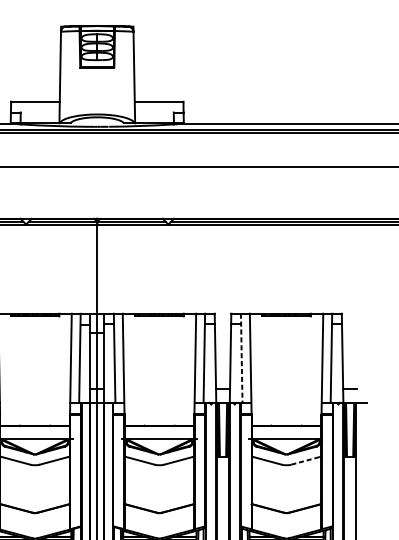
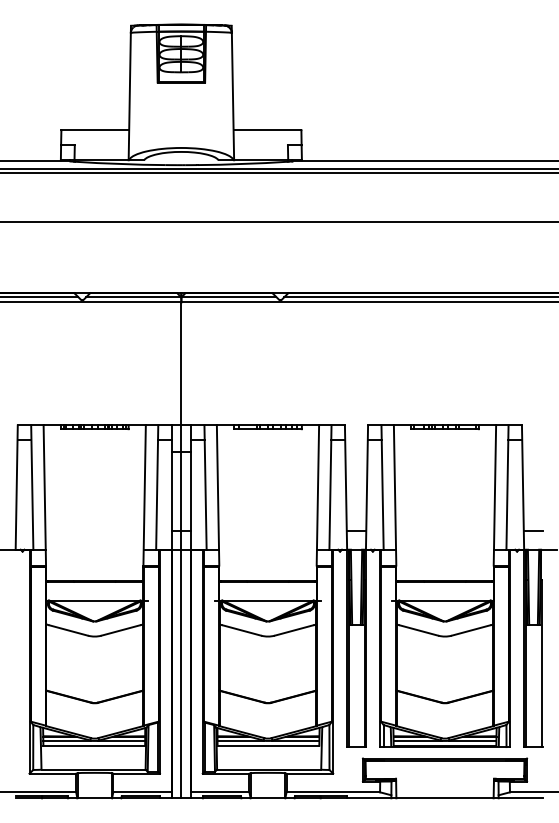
line: (241, 358) -> (382, 488), dashed -> solid
line: (305, 460) -> (471, 630), dashed -> solid

